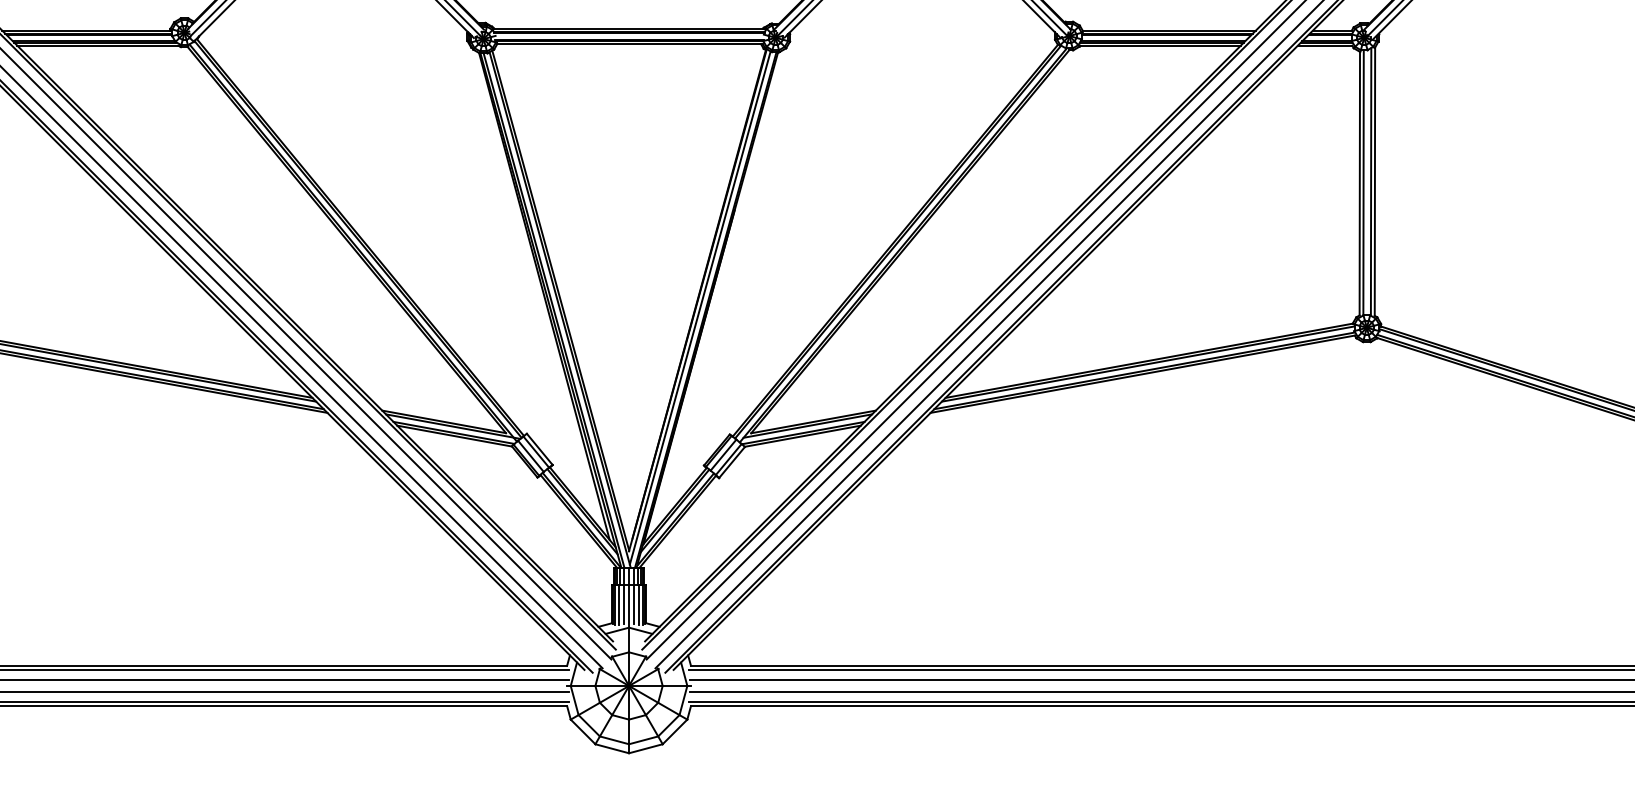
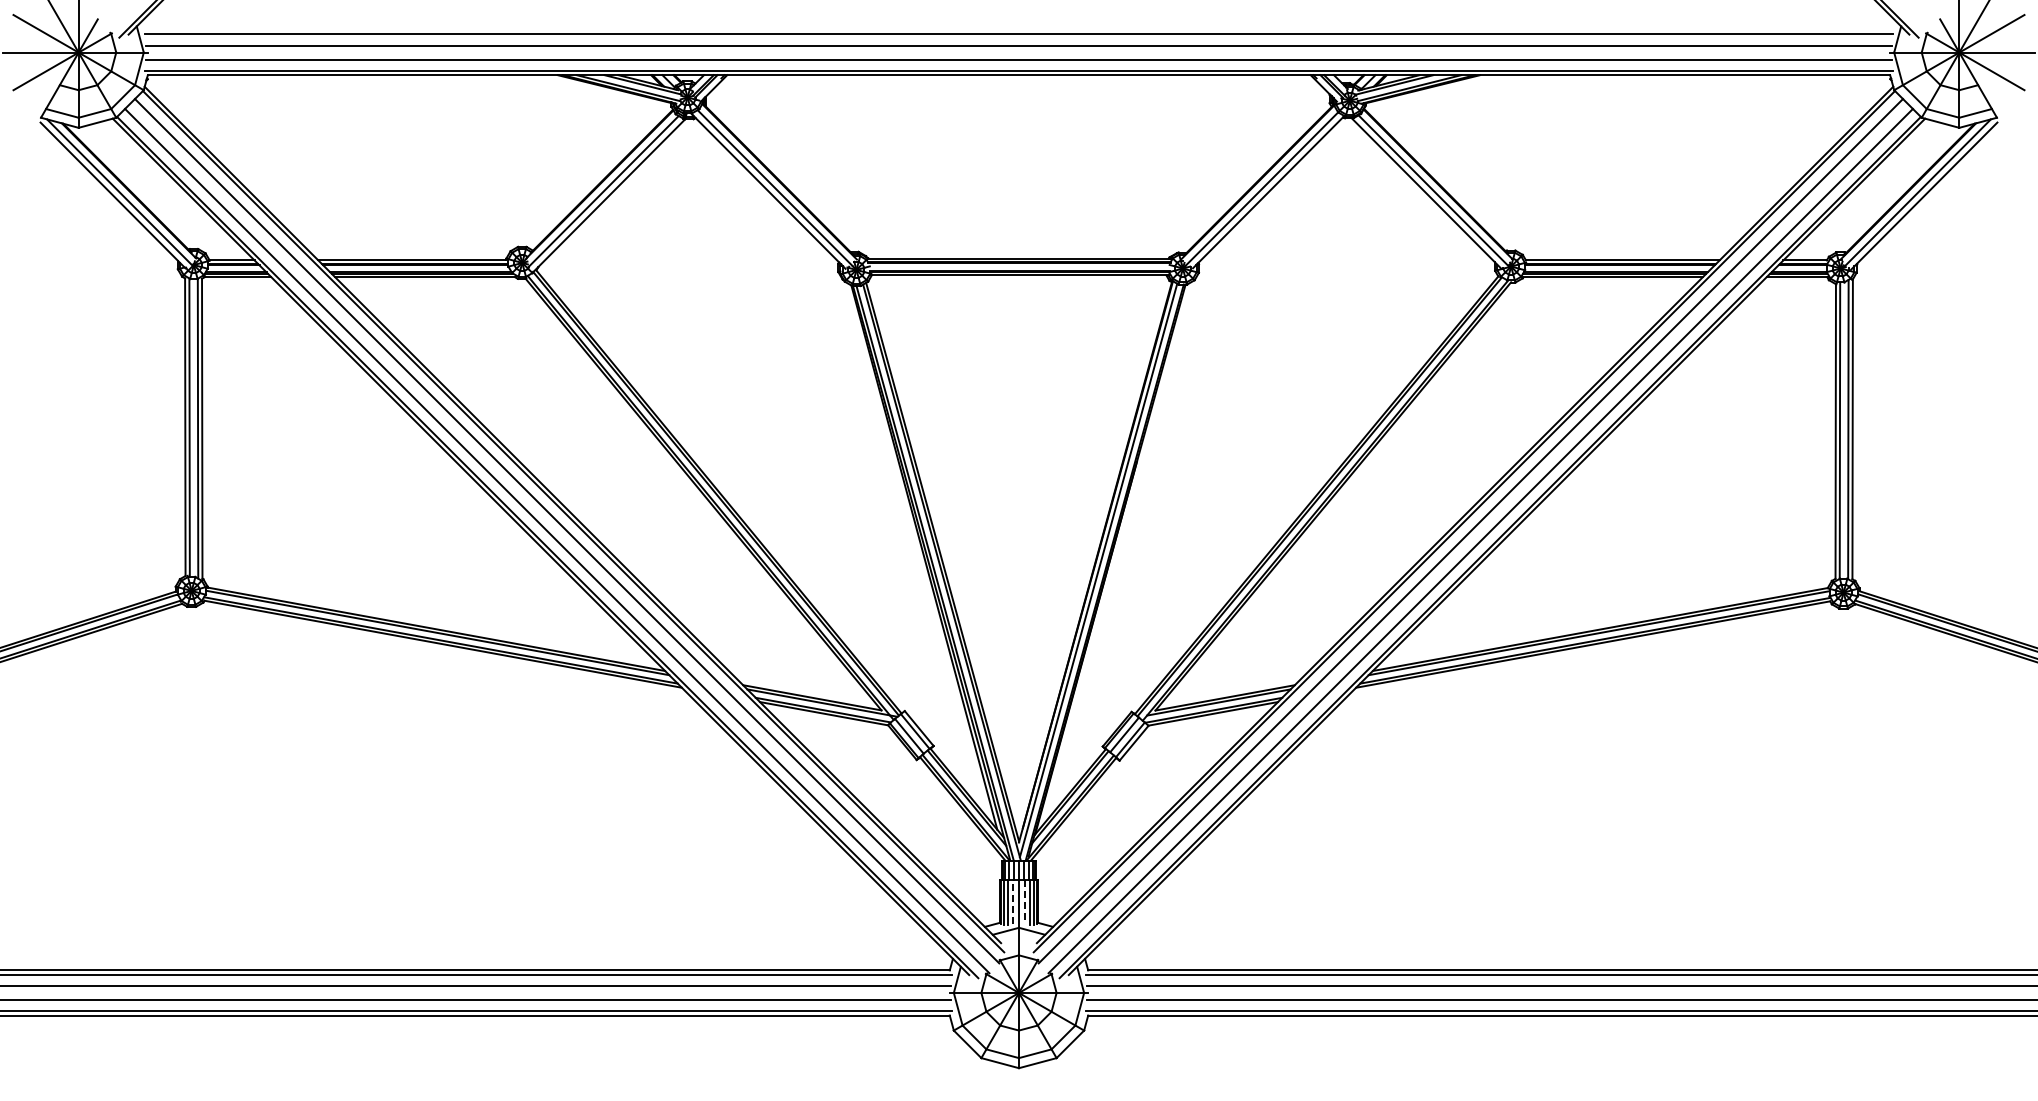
line: (624, 605) -> (1013, 902), solid -> dashed
line: (633, 605) -> (1024, 902), solid -> dashed

